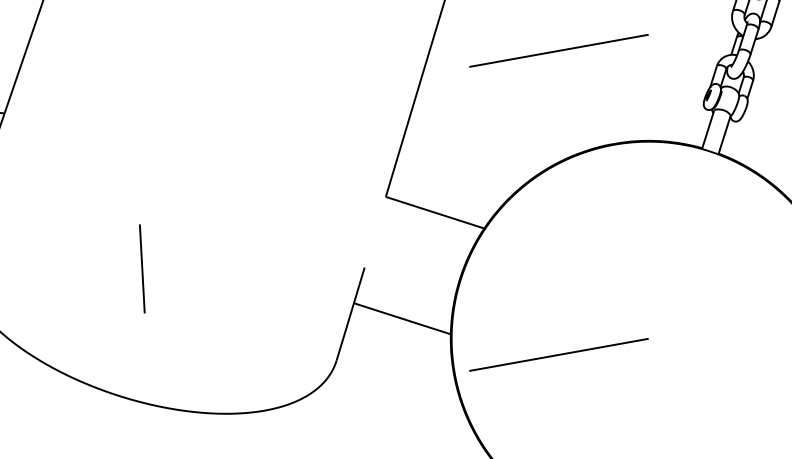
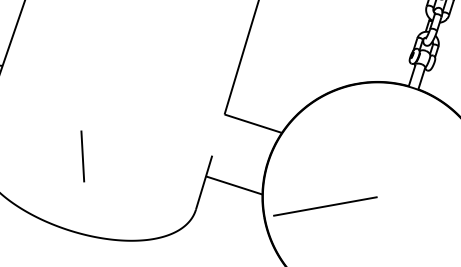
line: (559, 50) -> (325, 29), removed

